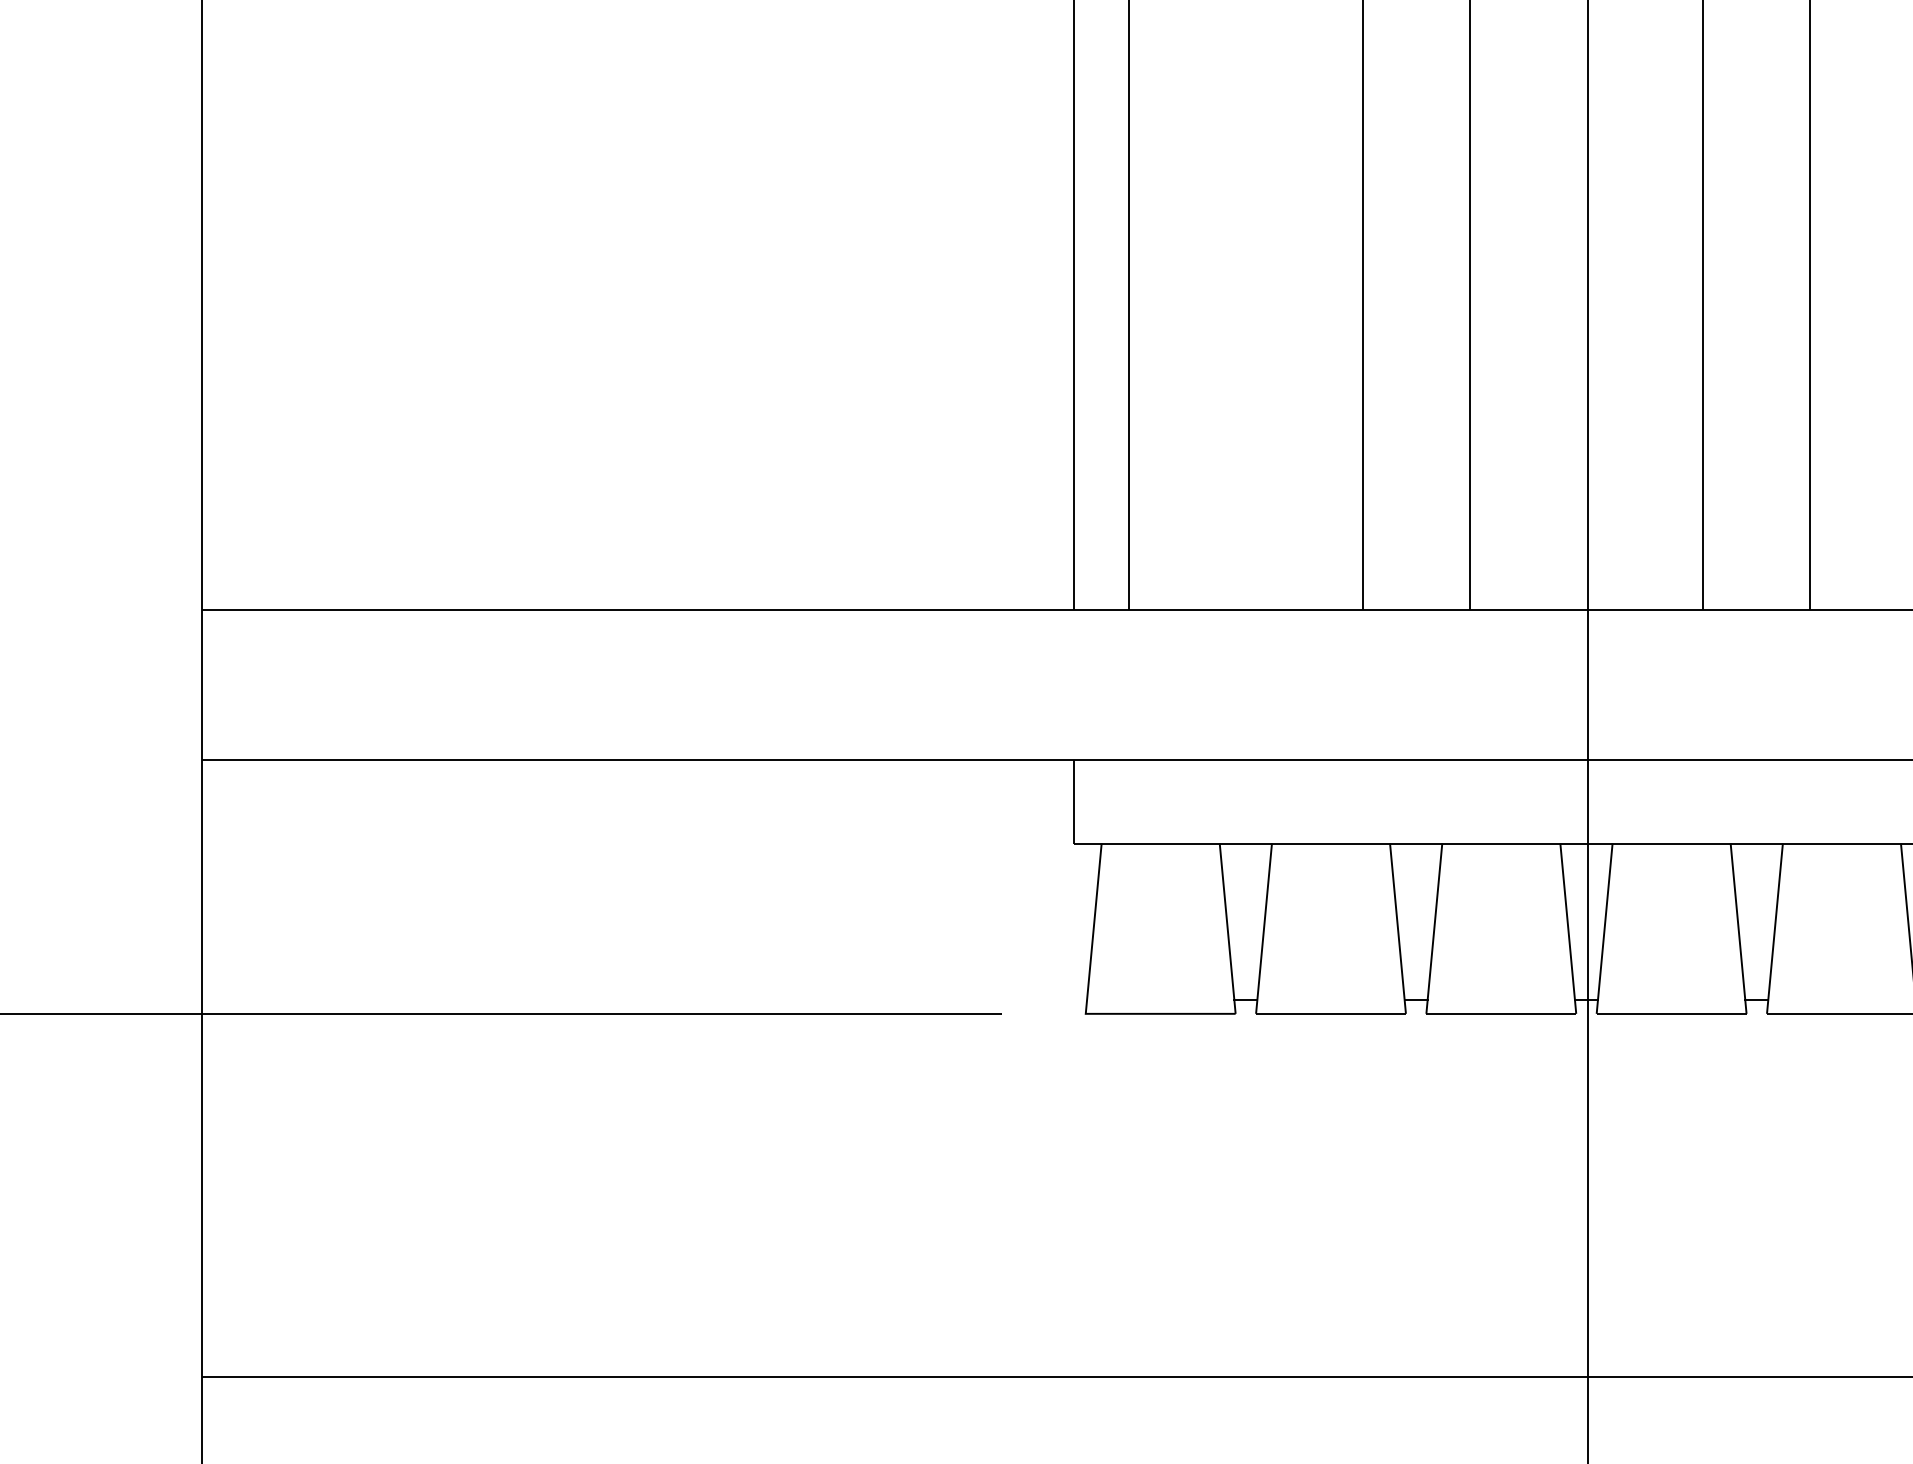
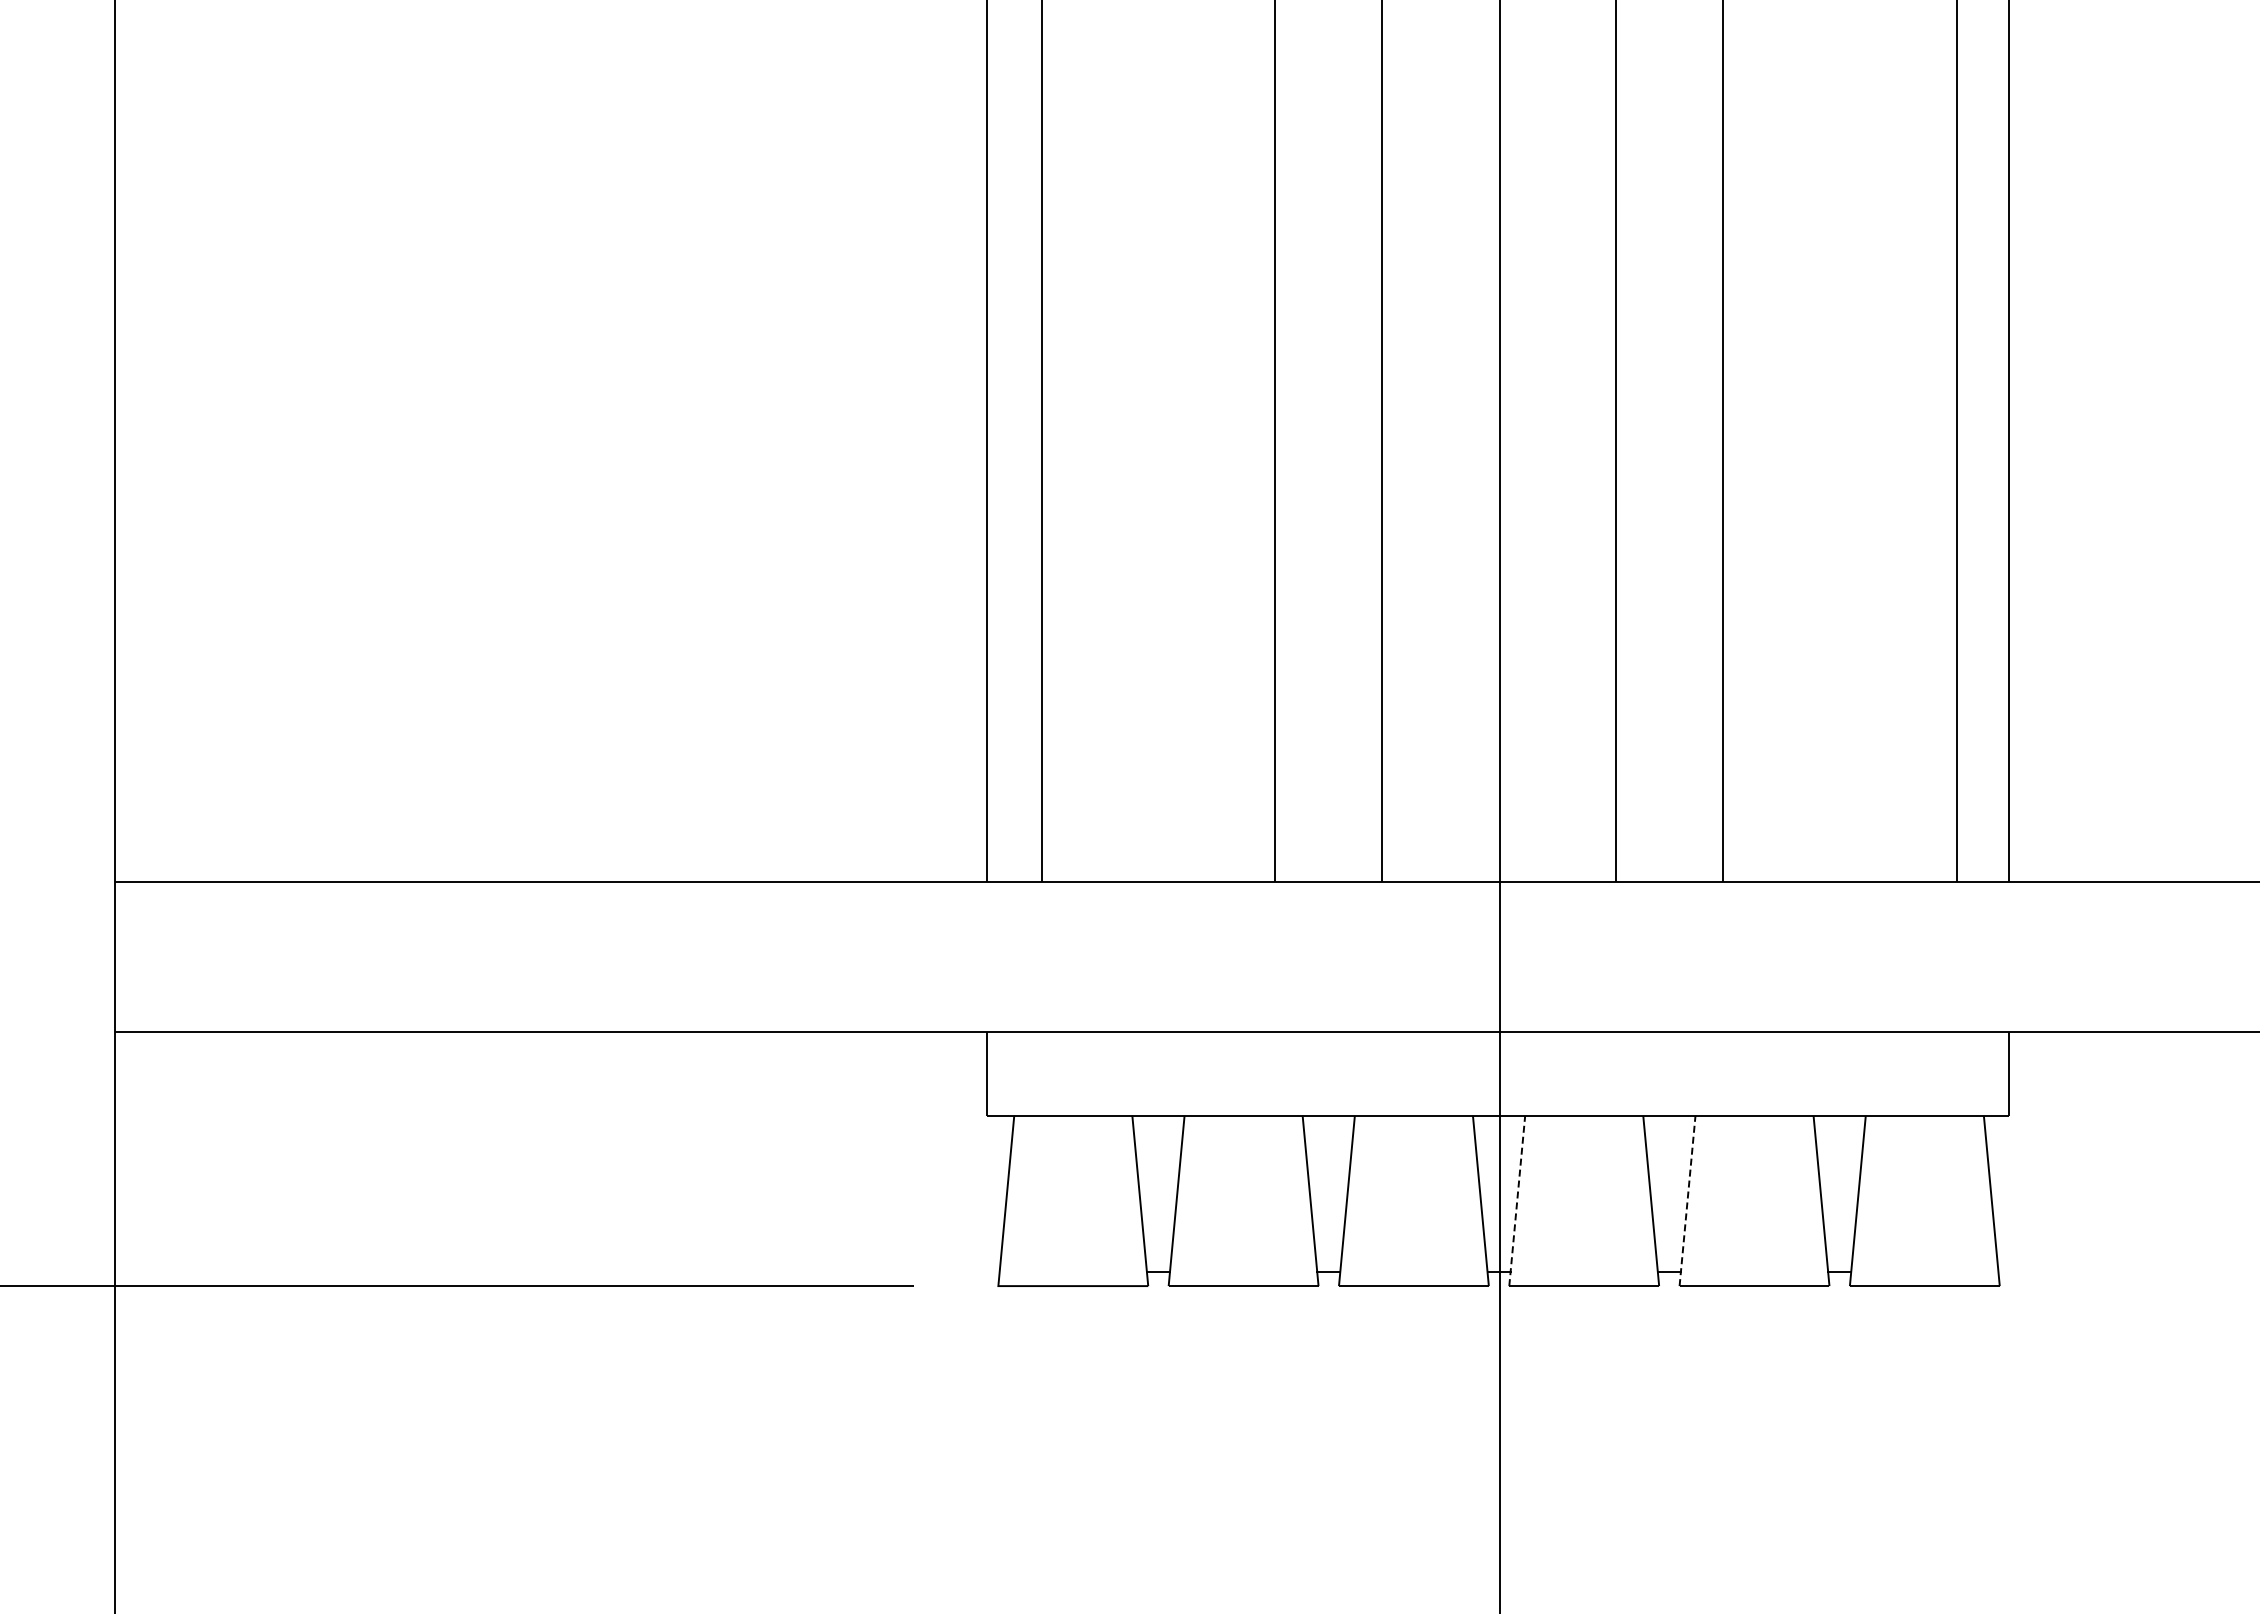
line: (1604, 928) -> (1517, 1200), solid -> dashed
line: (1774, 928) -> (1687, 1200), solid -> dashed

